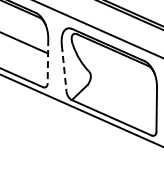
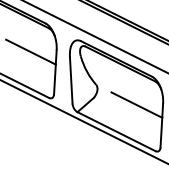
line: (48, 61) -> (55, 72), dashed -> solid
line: (64, 68) -> (71, 80), dashed -> solid
line: (130, 89) -> (136, 104), added

